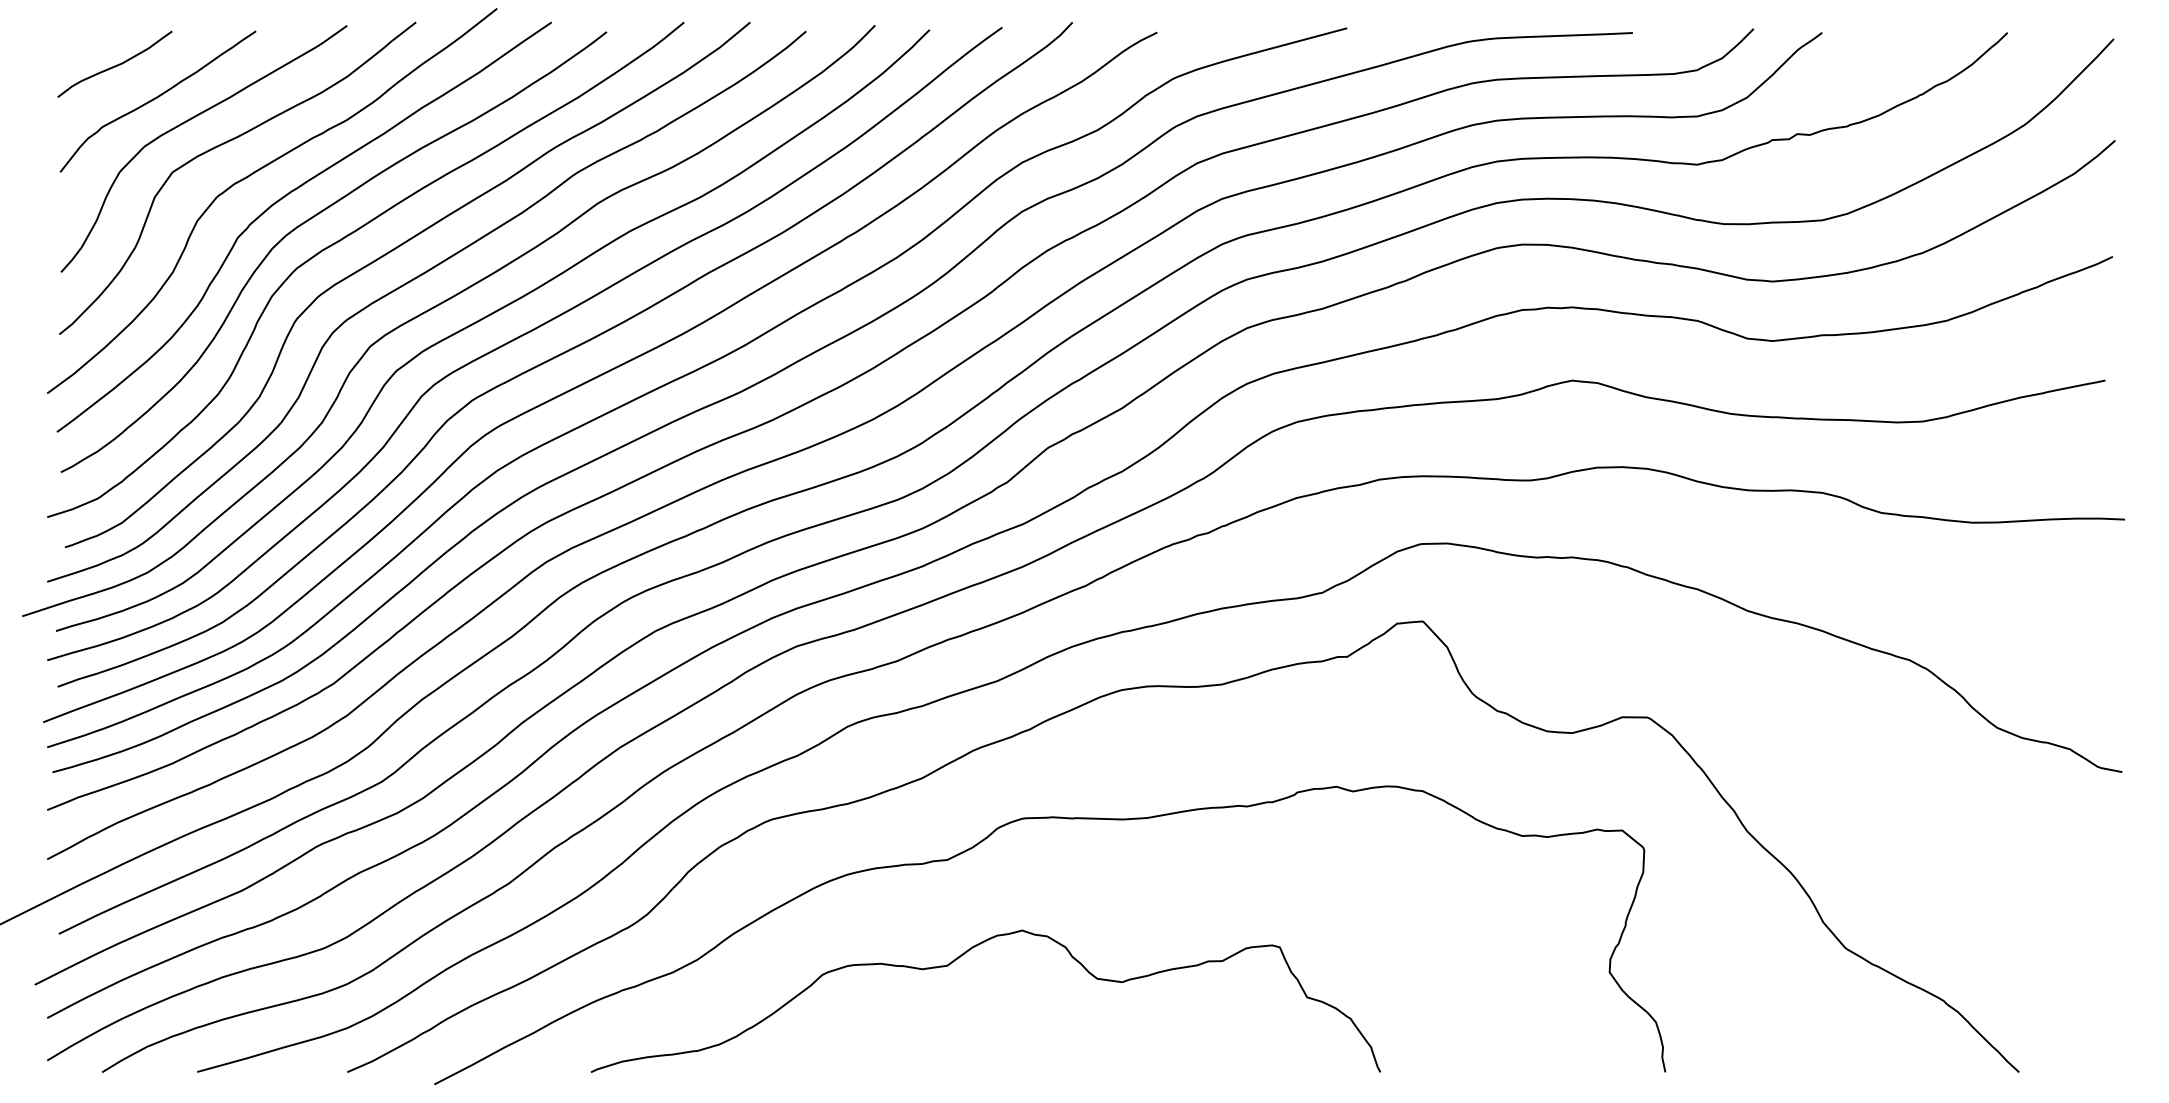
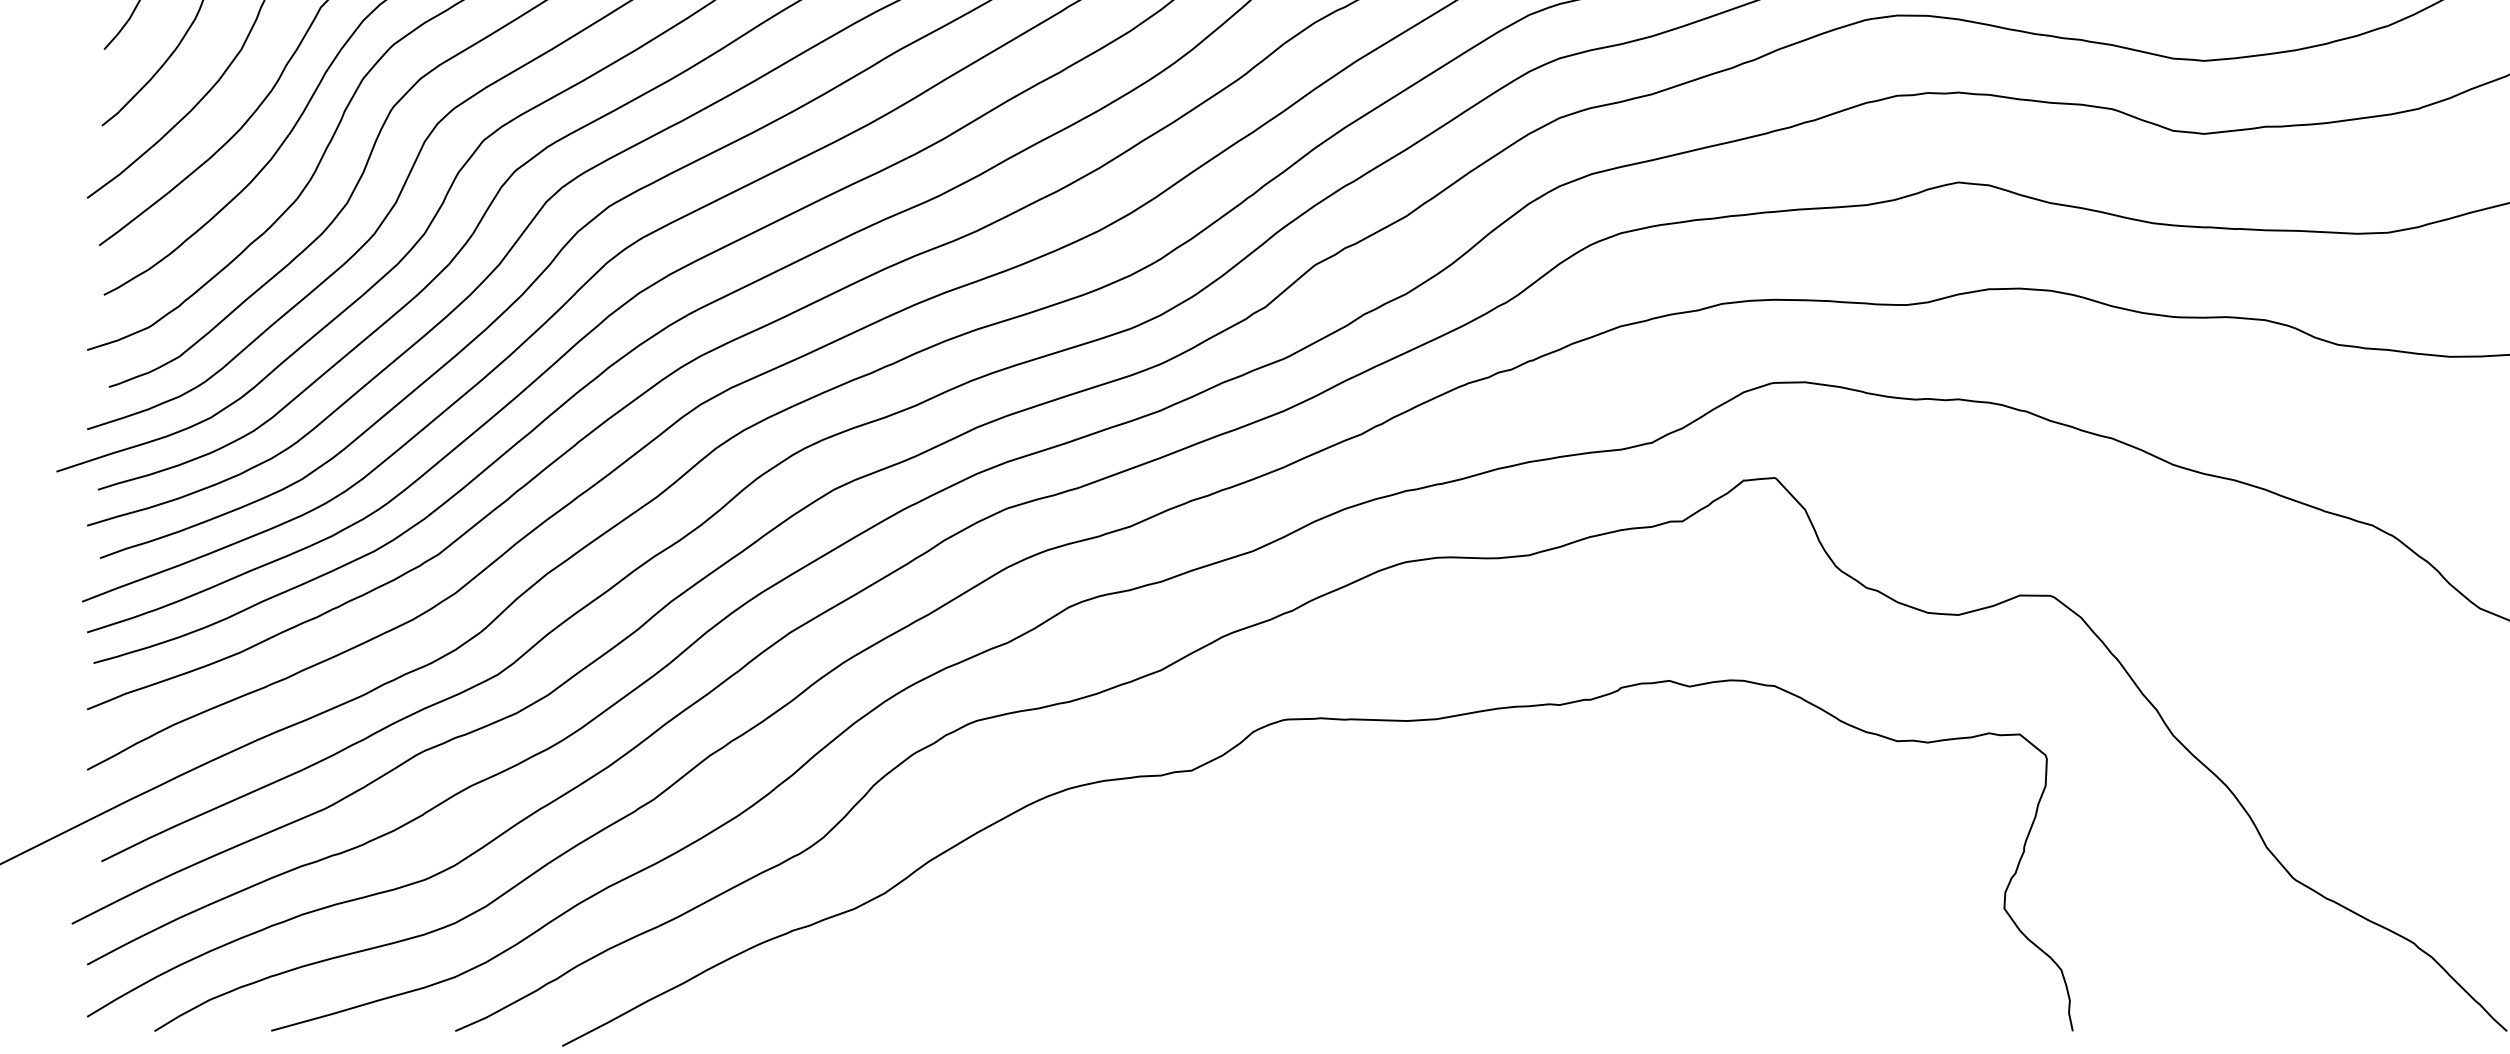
curve: (959, 958) -> (1206, 891), removed

